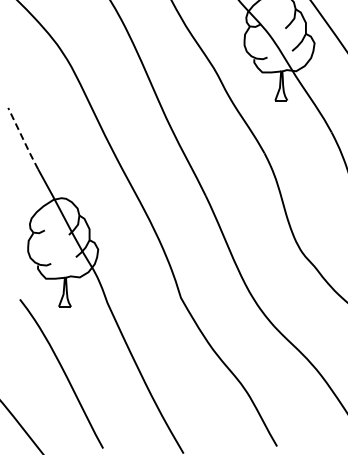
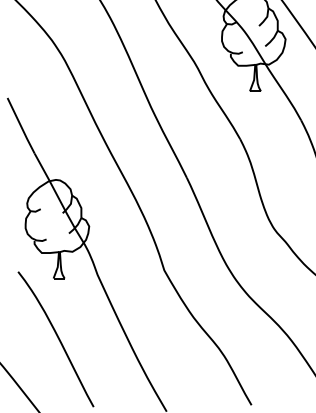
line: (23, 139) -> (21, 126), dashed -> solid

